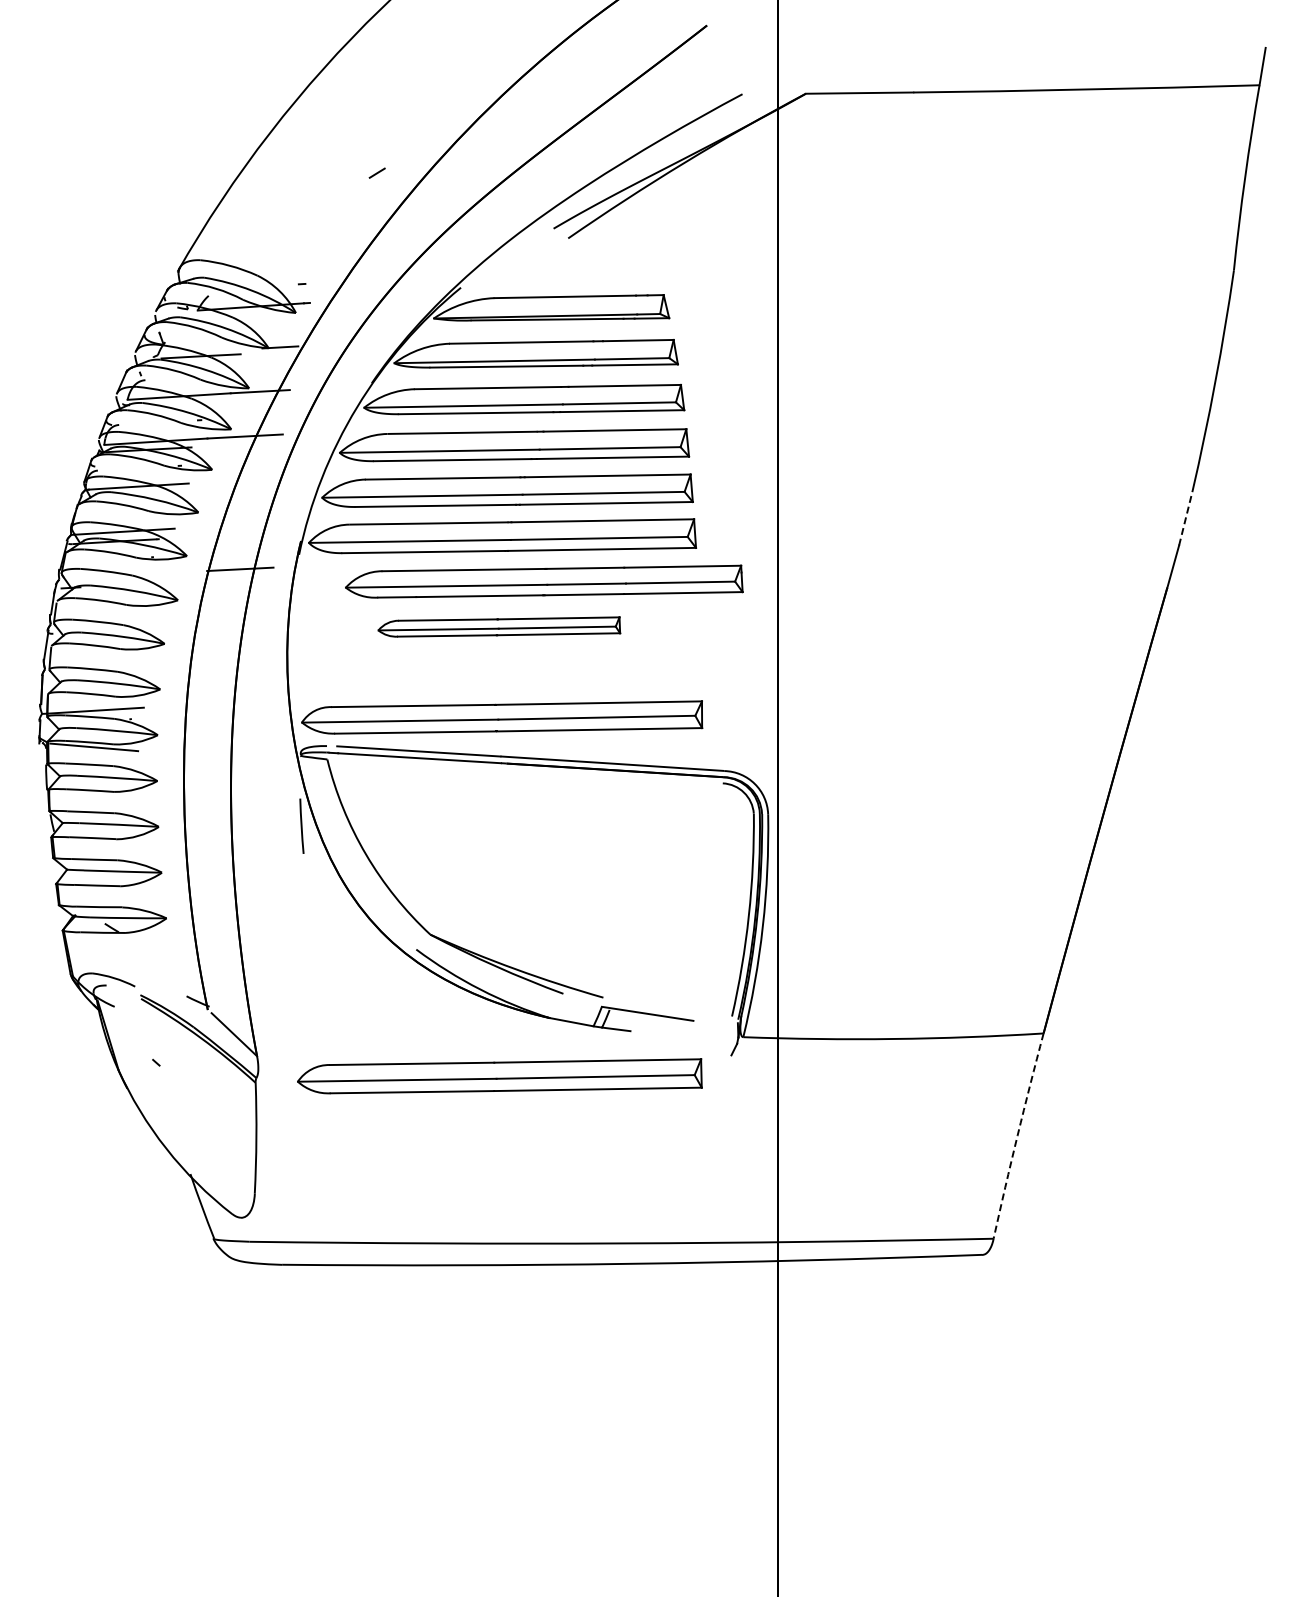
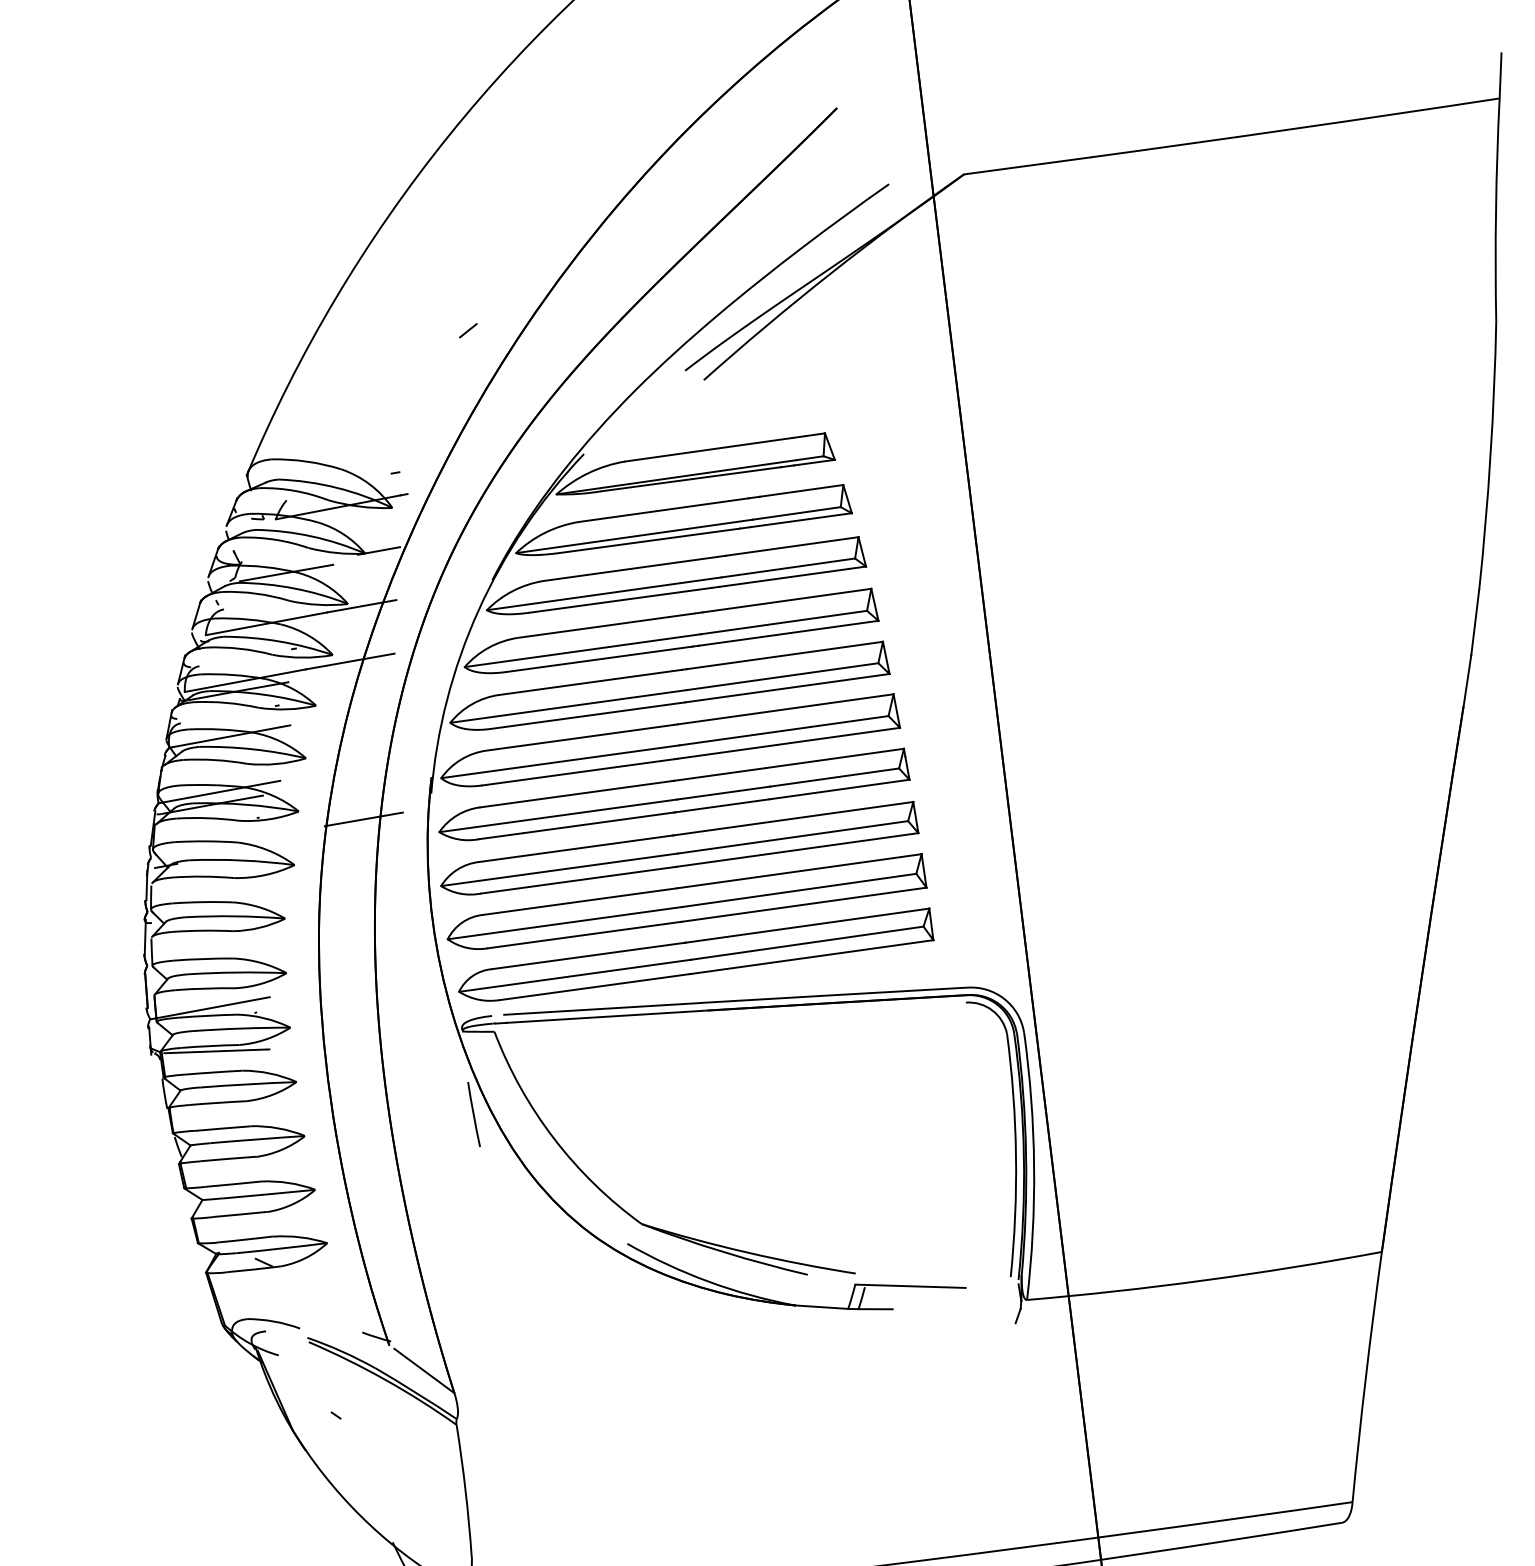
line: (1185, 518) -> (1474, 621), dashed -> solid
part: (544, 581) -> (673, 796), moved
part: (499, 626) -> (678, 849), size x1.67
part: (499, 1076) -> (685, 903), moved
arc: (1017, 1135) -> (1365, 1376), dashed -> solid

